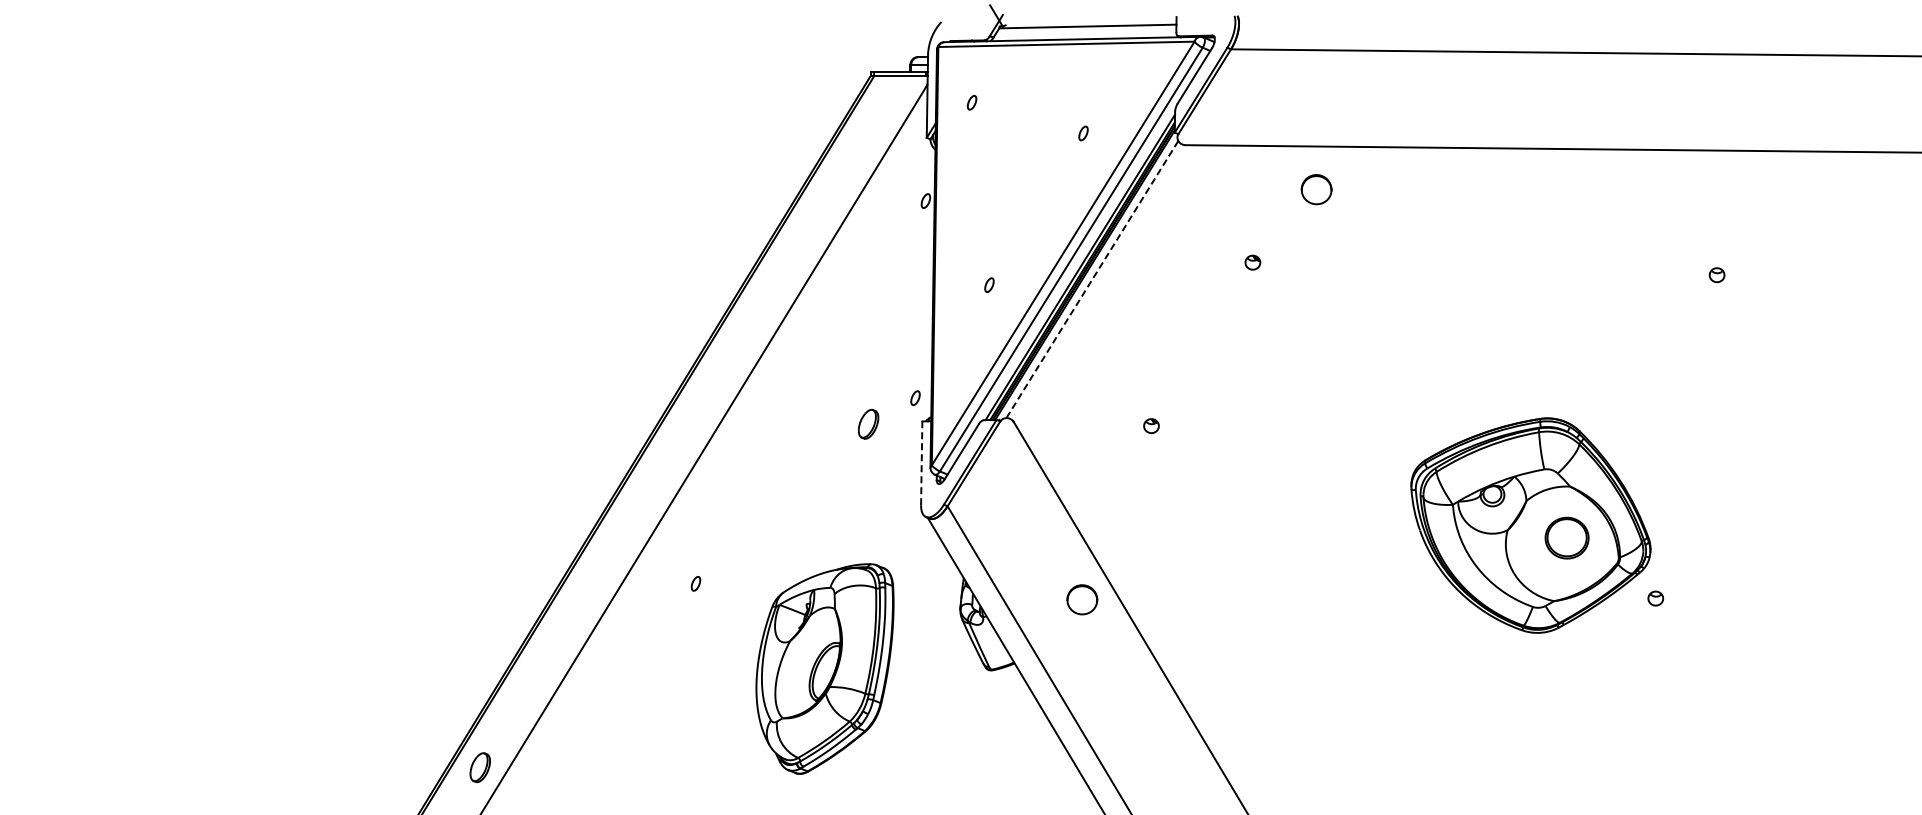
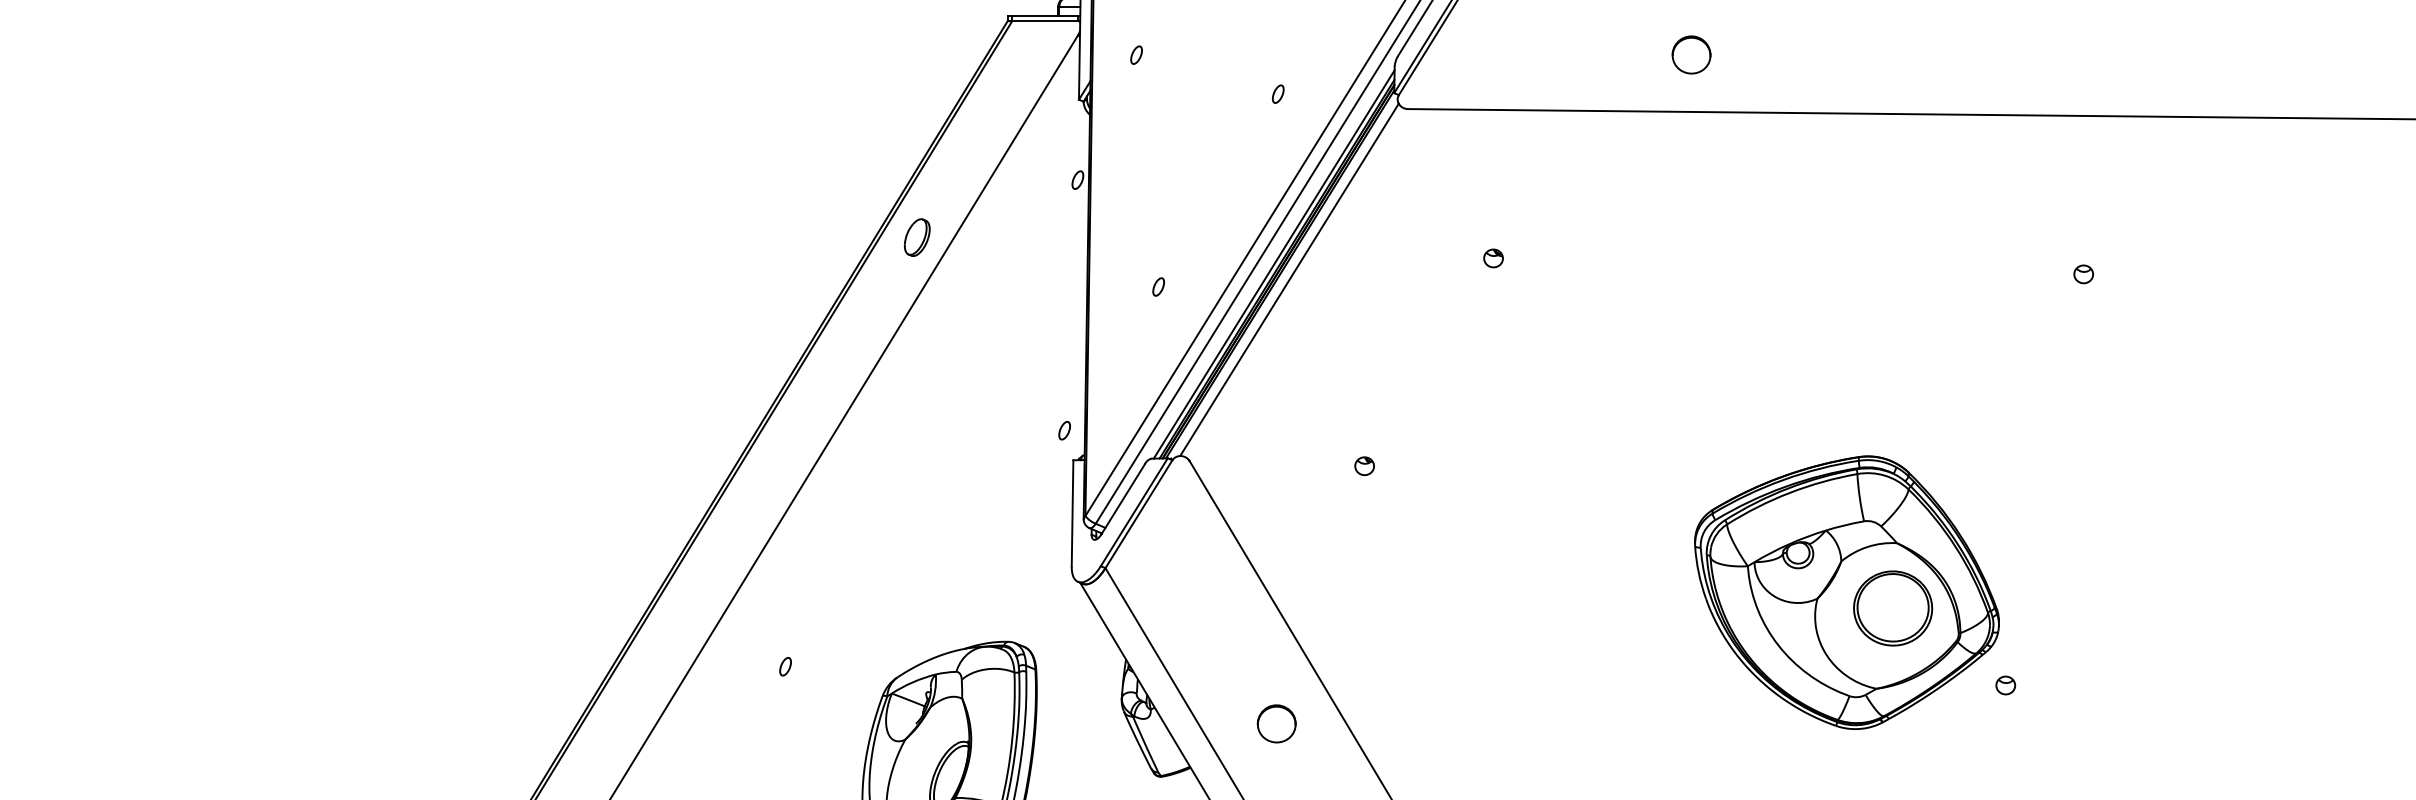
part: (1316, 189) -> (1691, 54), moved
line: (1092, 279) -> (1289, 279), dashed -> solid
part: (868, 423) -> (917, 236), moved
line: (921, 463) -> (1072, 513), dashed -> solid
part: (1566, 538) -> (1892, 609), size x1.43
part: (1082, 599) -> (1276, 723), moved

